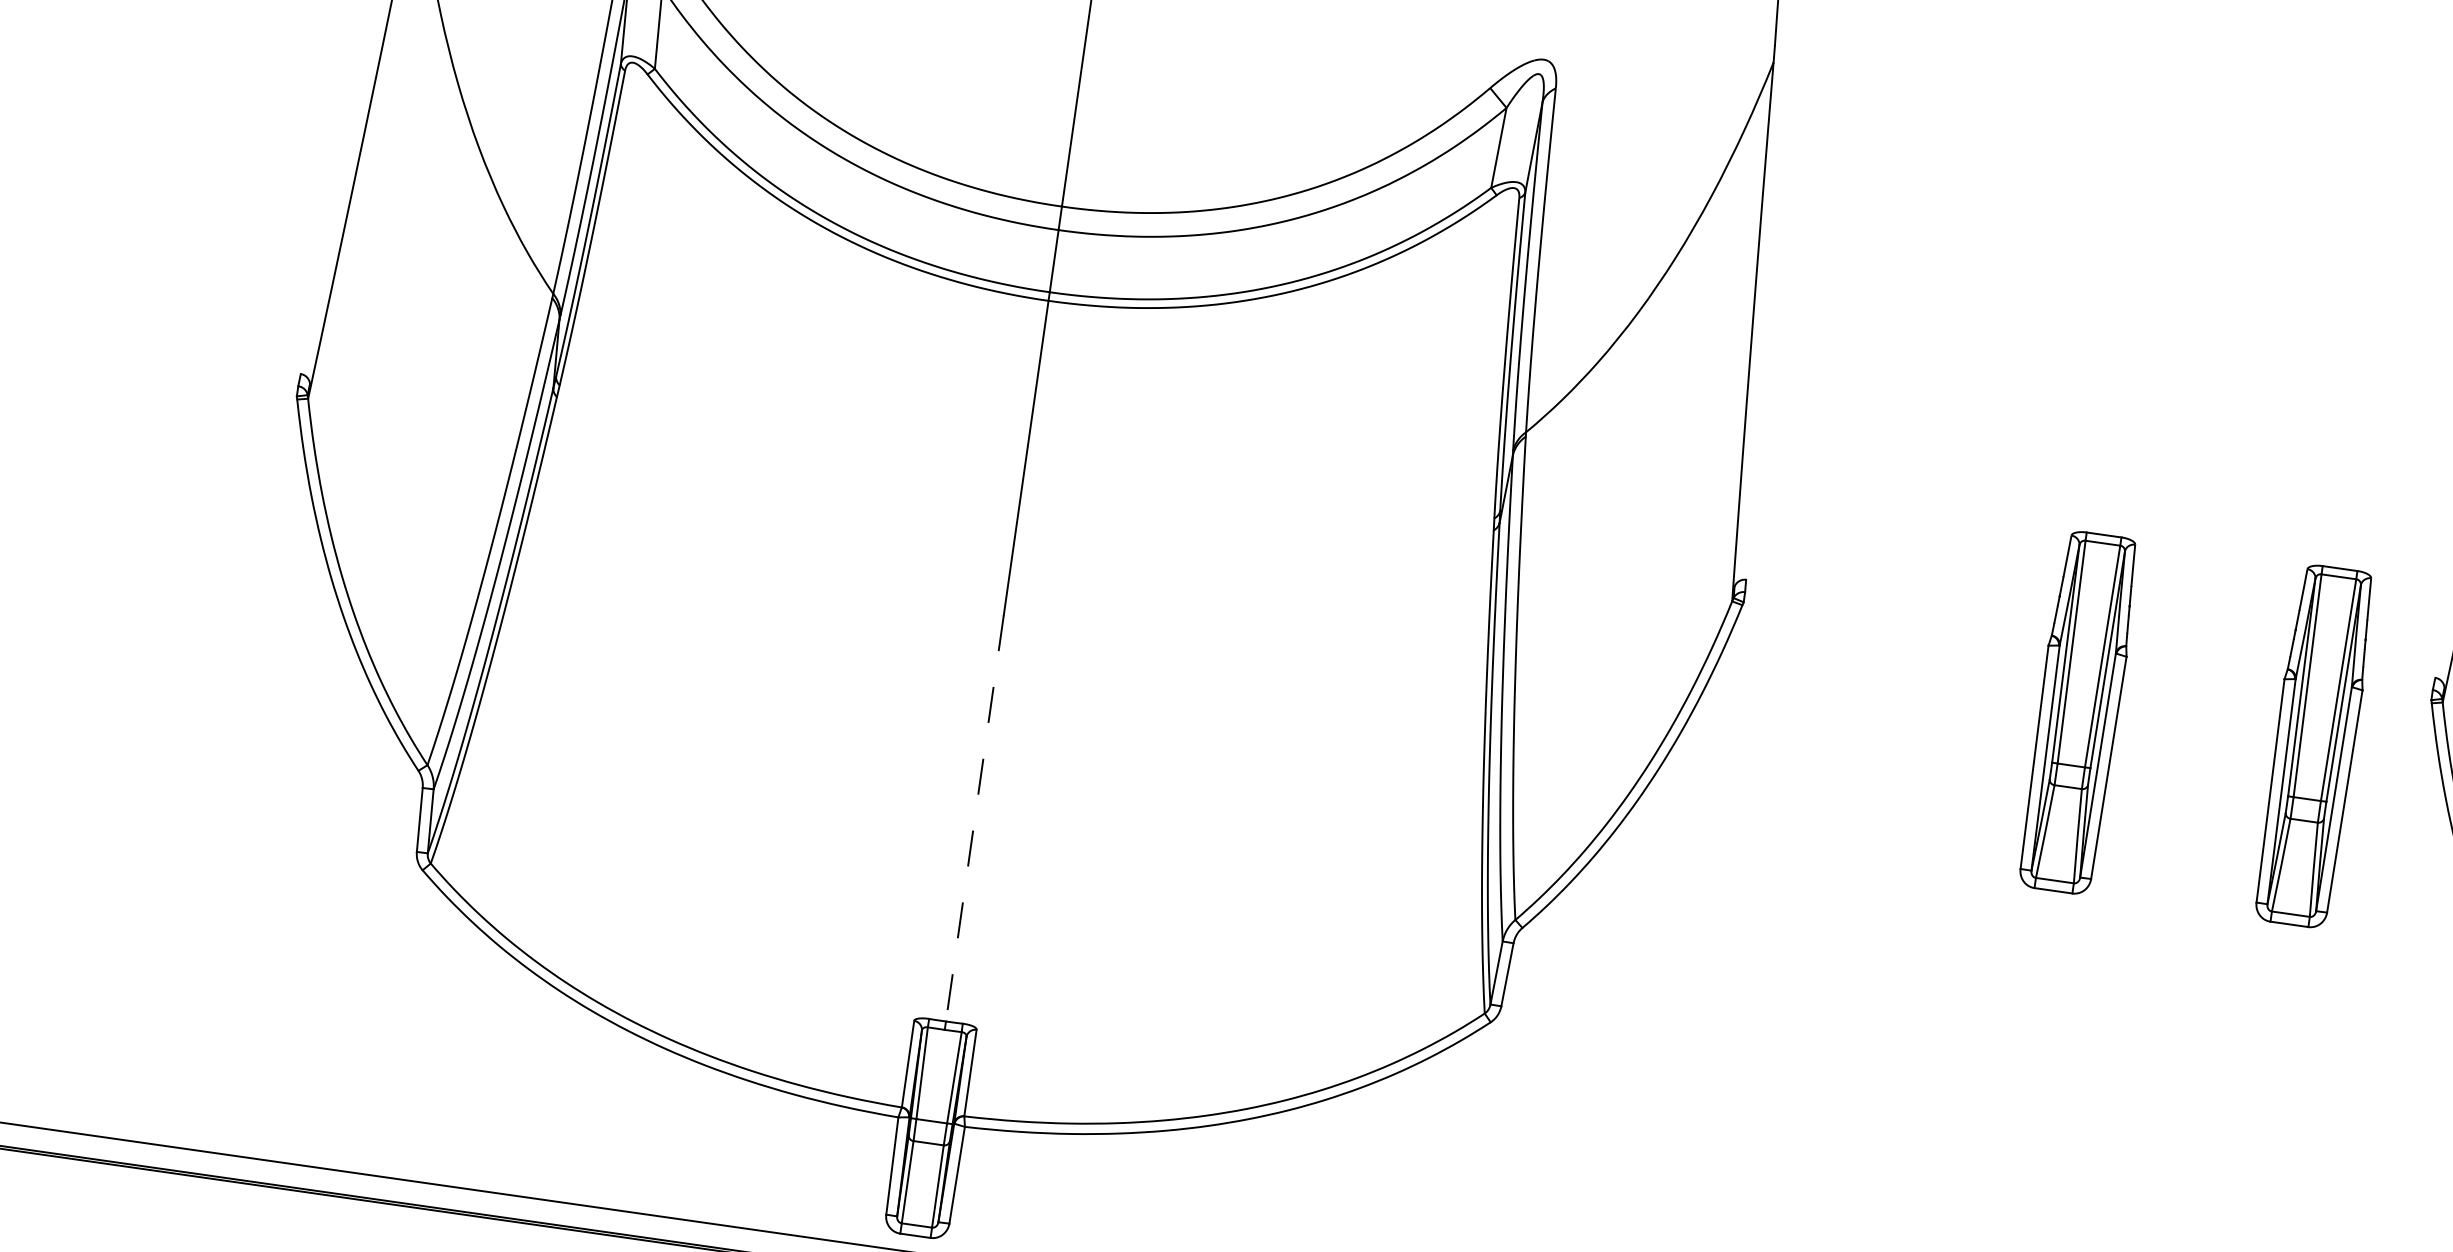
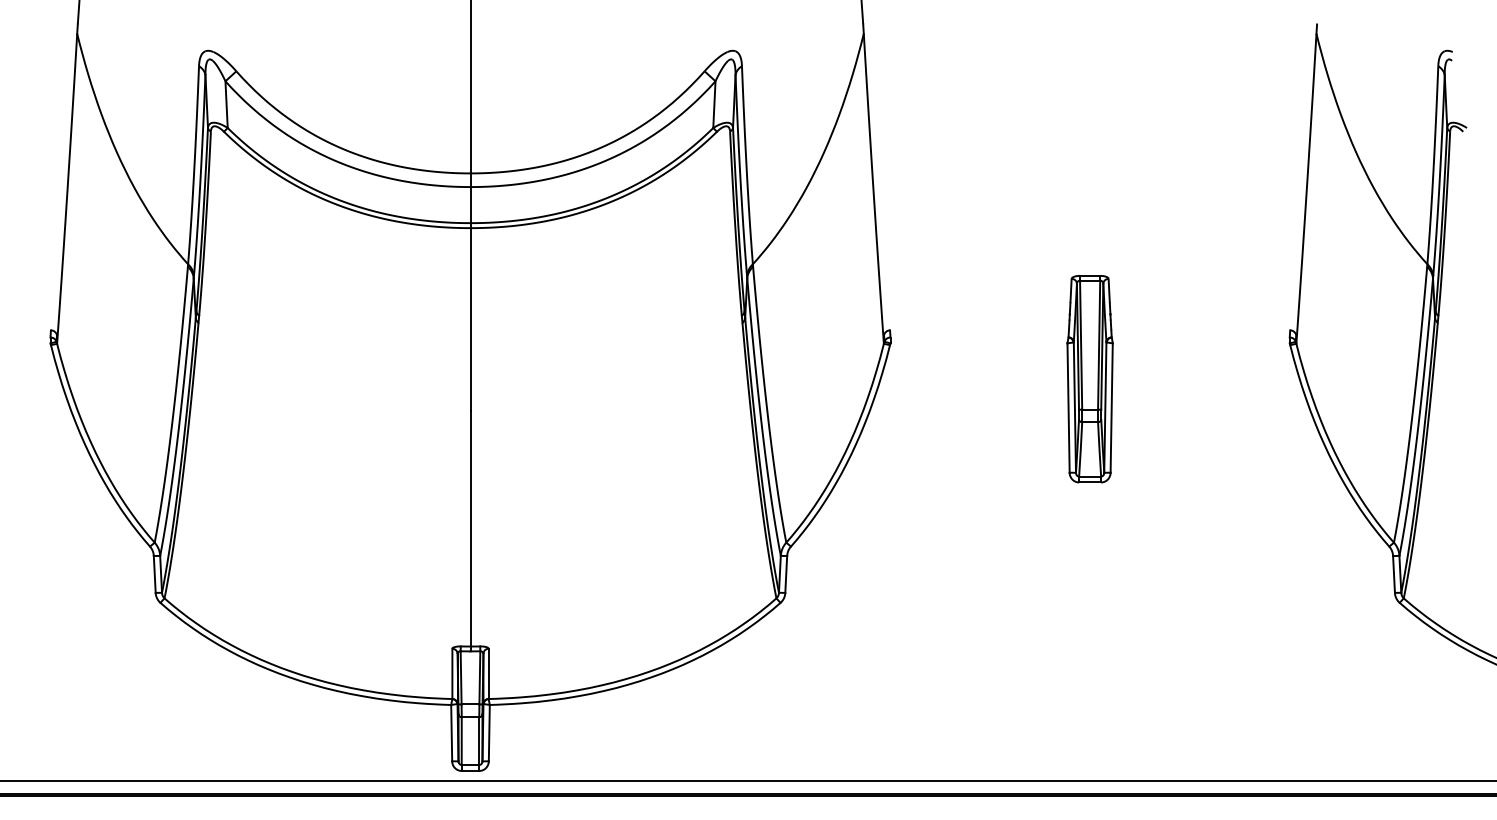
part: (2313, 746) -> (1226, 379), removed
line: (974, 818) -> (470, 528), dashed -> solid

